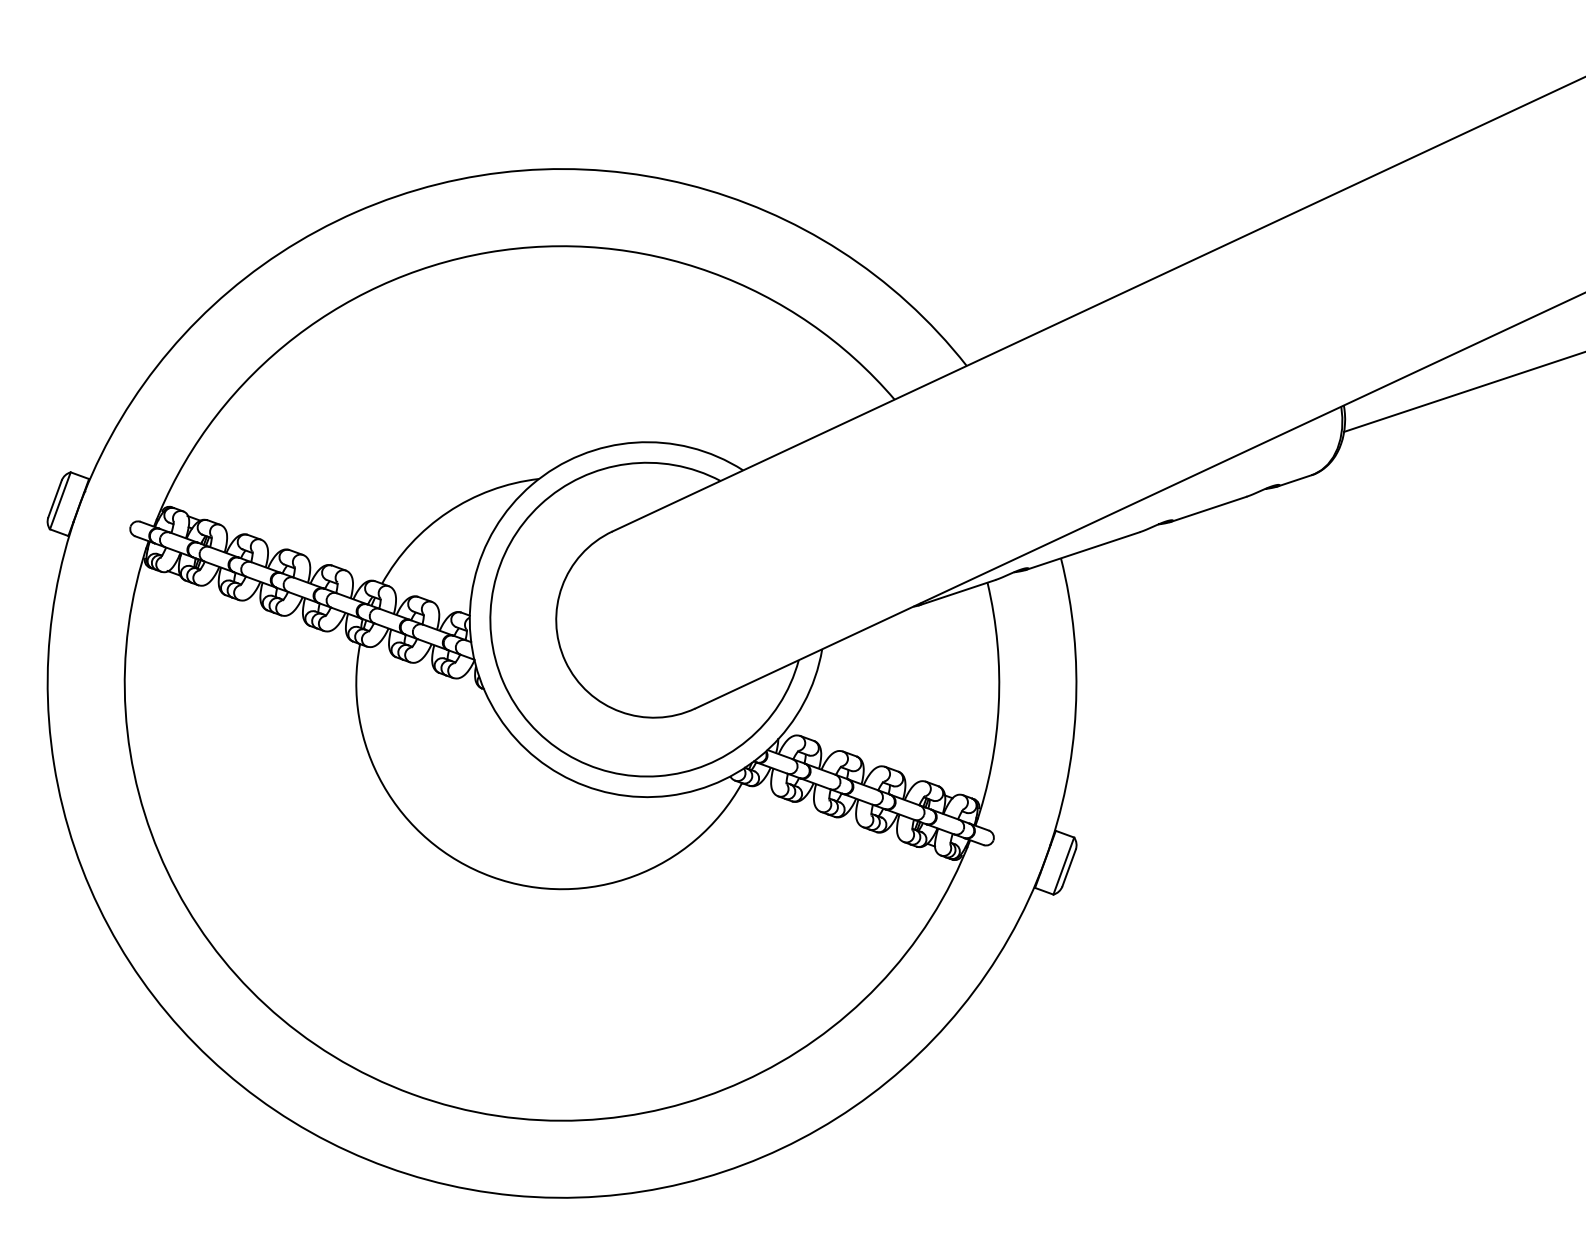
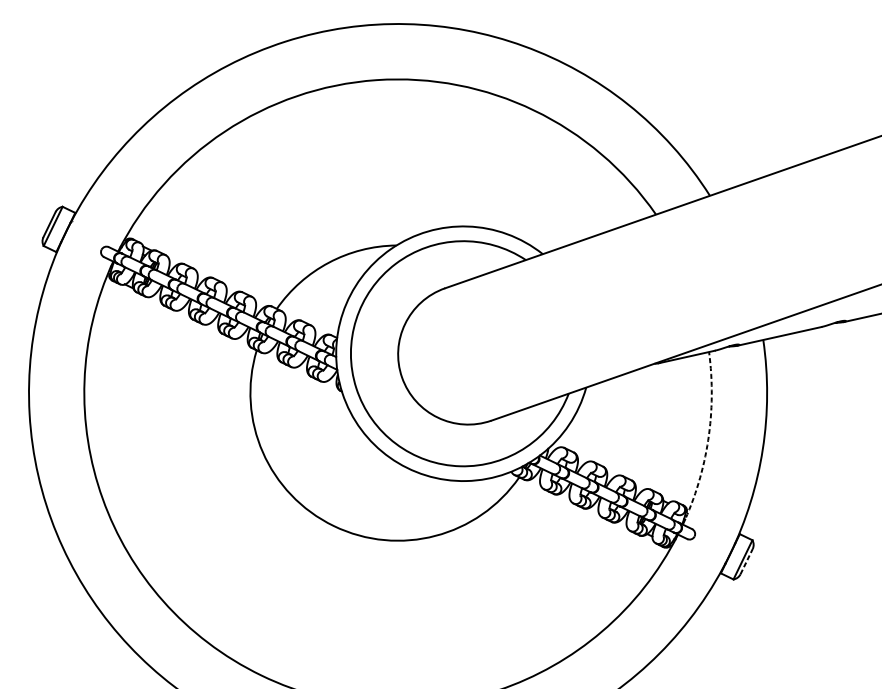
arc: (998, 705) -> (708, 440), solid -> dashed
line: (1069, 868) -> (746, 562), solid -> dashed

